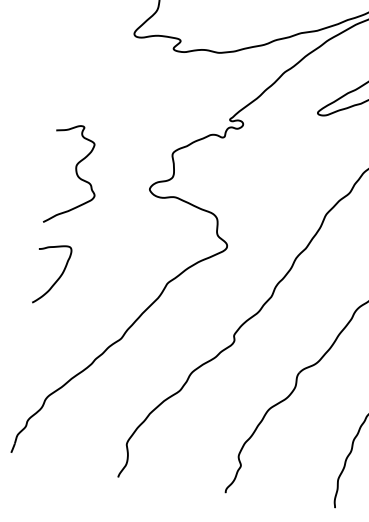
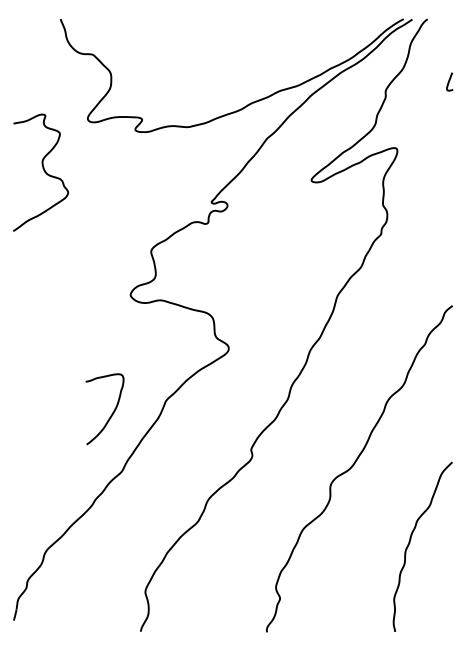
curve: (76, 173) -> (43, 170), moved
curve: (55, 280) -> (110, 415), moved

